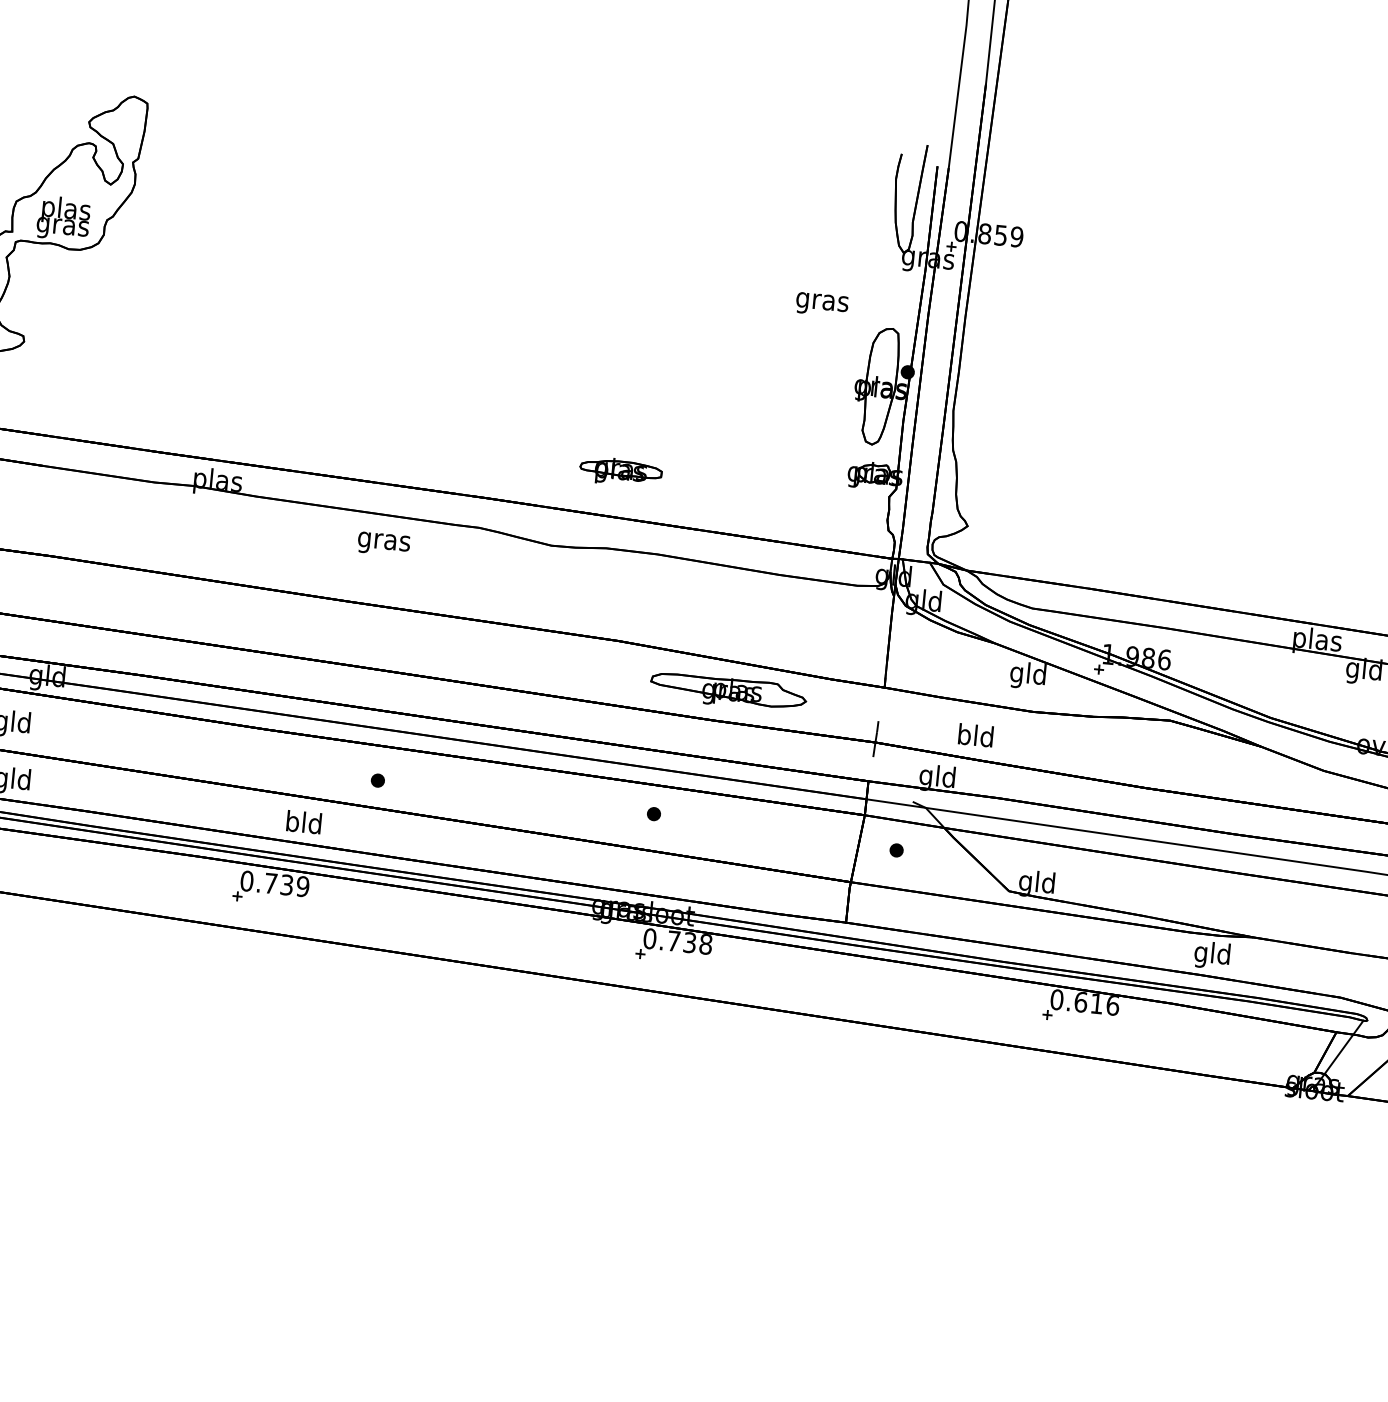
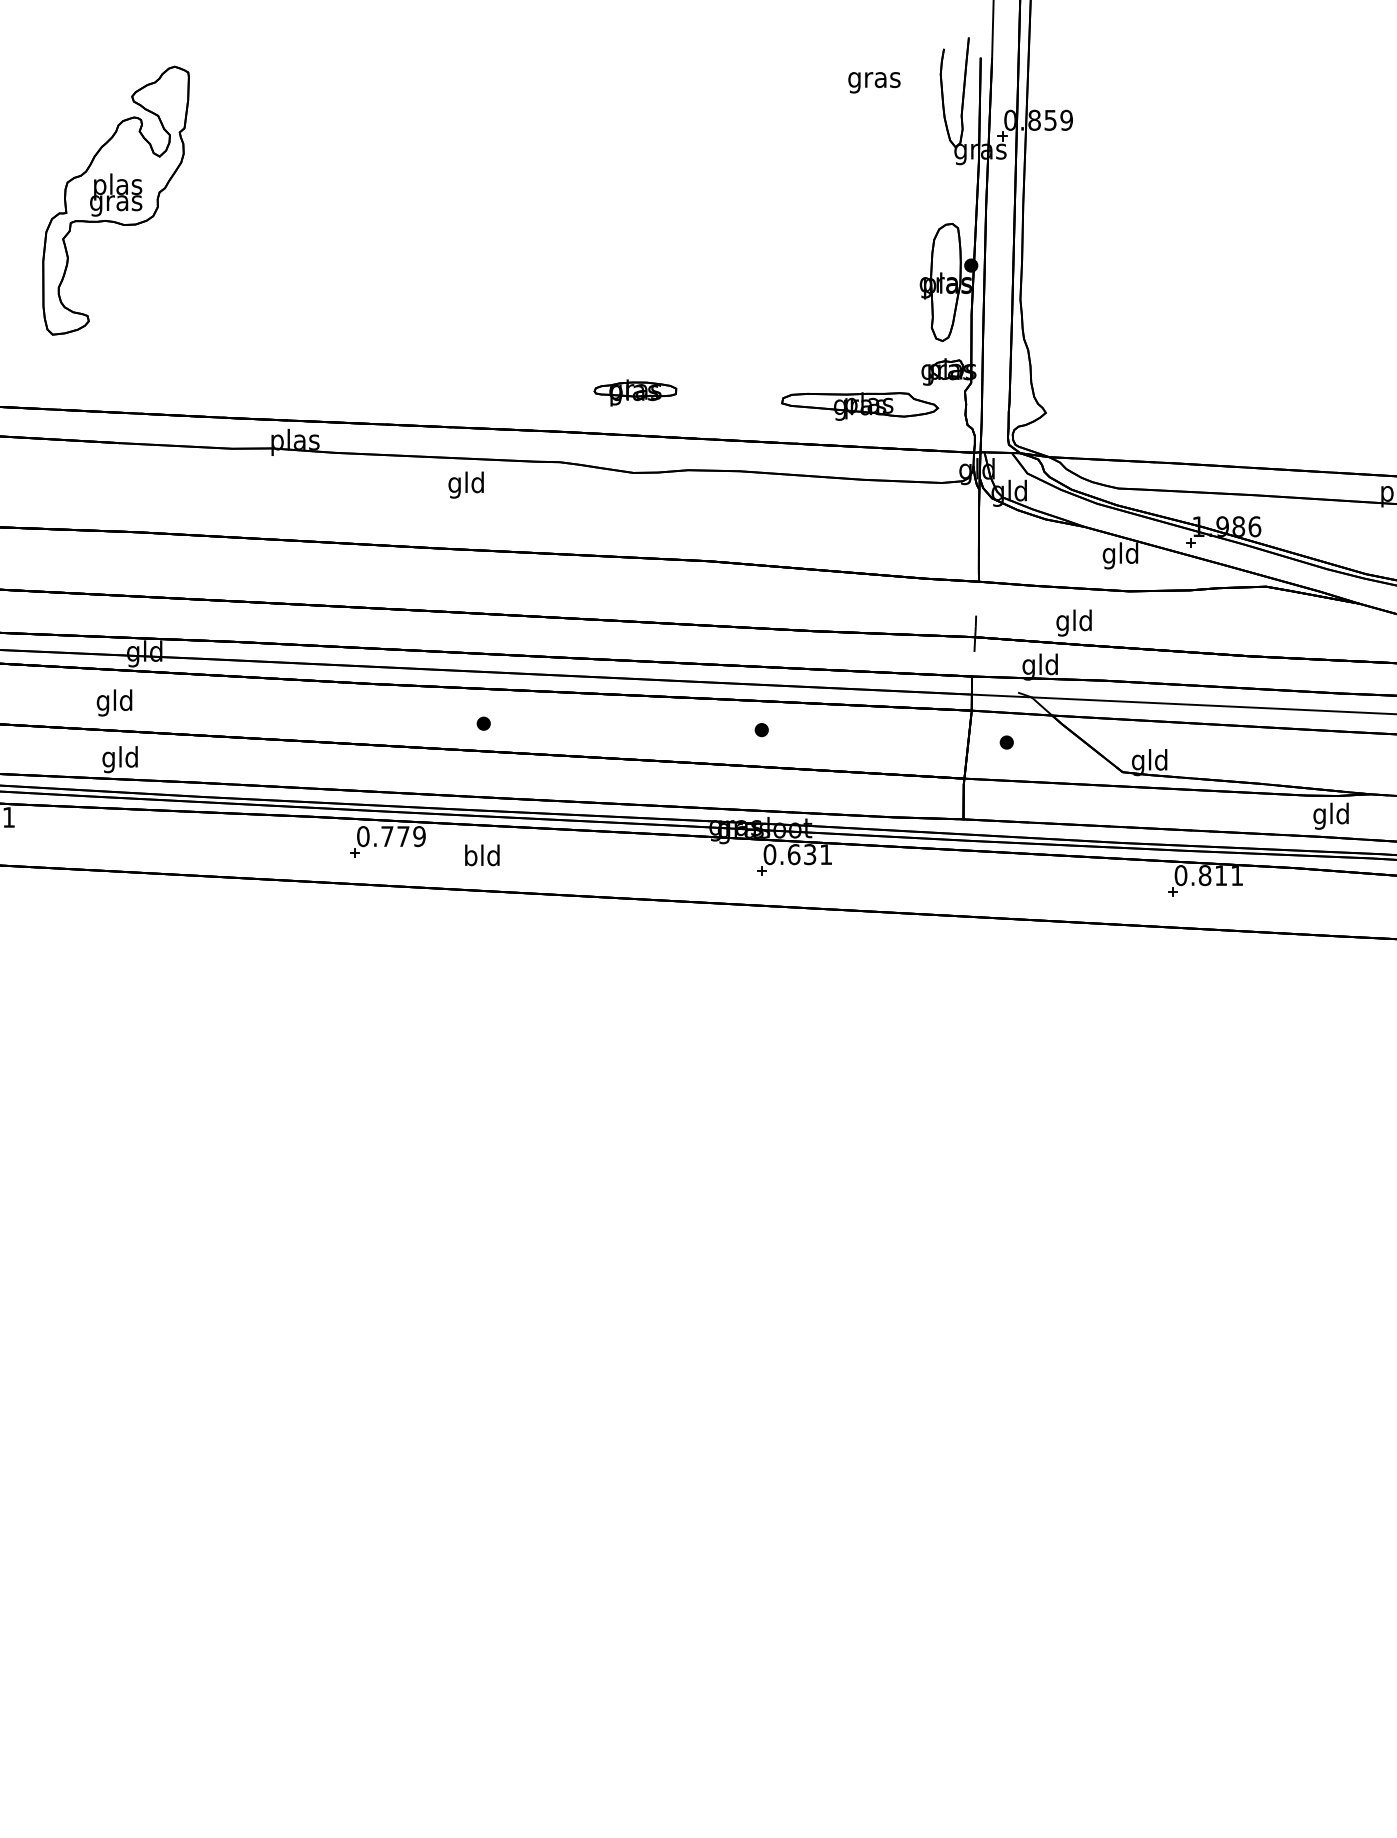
text: (822, 304) -> (874, 82), moved
part: (620, 471) -> (635, 392), moved
text: (384, 540) -> (466, 484), gras -> gld
part: (728, 692) -> (860, 406), moved
text: (963, 736) -> (1062, 622), bld -> gld
text: (304, 822) -> (482, 855), moved
text: (287, 885) -> (403, 836), 0.739 -> 0.779
text: (689, 942) -> (809, 854), 0.738 -> 0.631
text: (1096, 1003) -> (1220, 875), 0.616 -> 0.811

